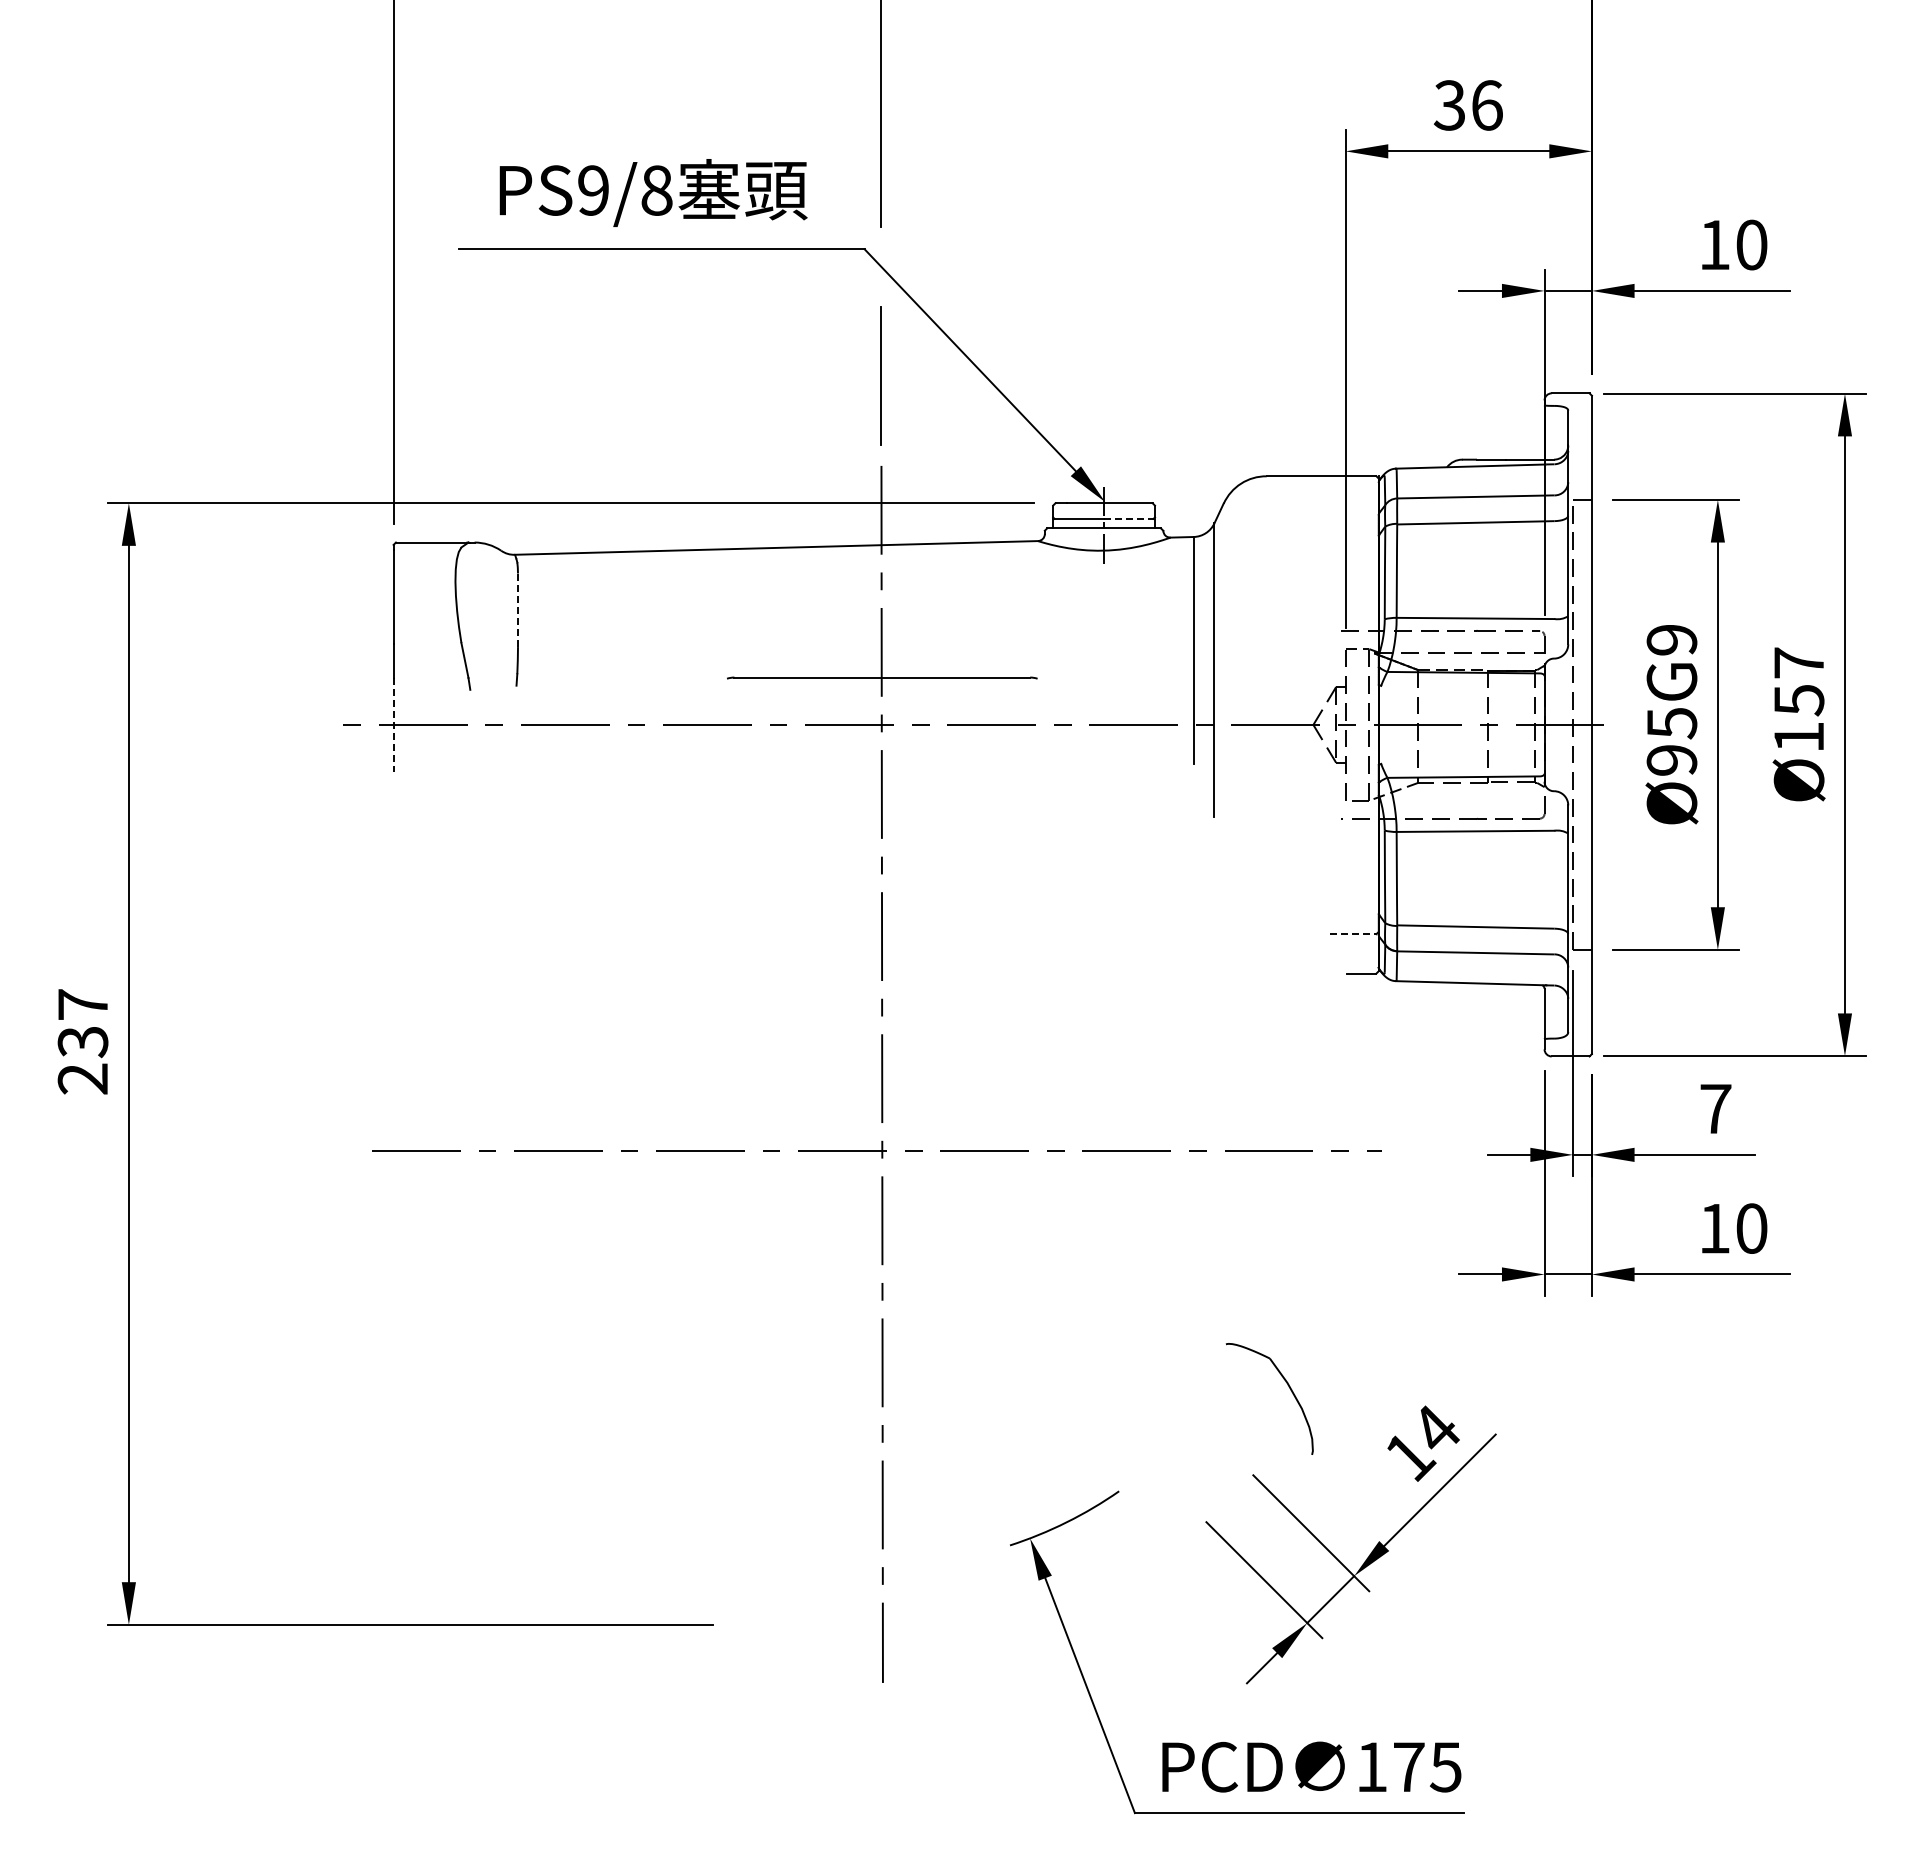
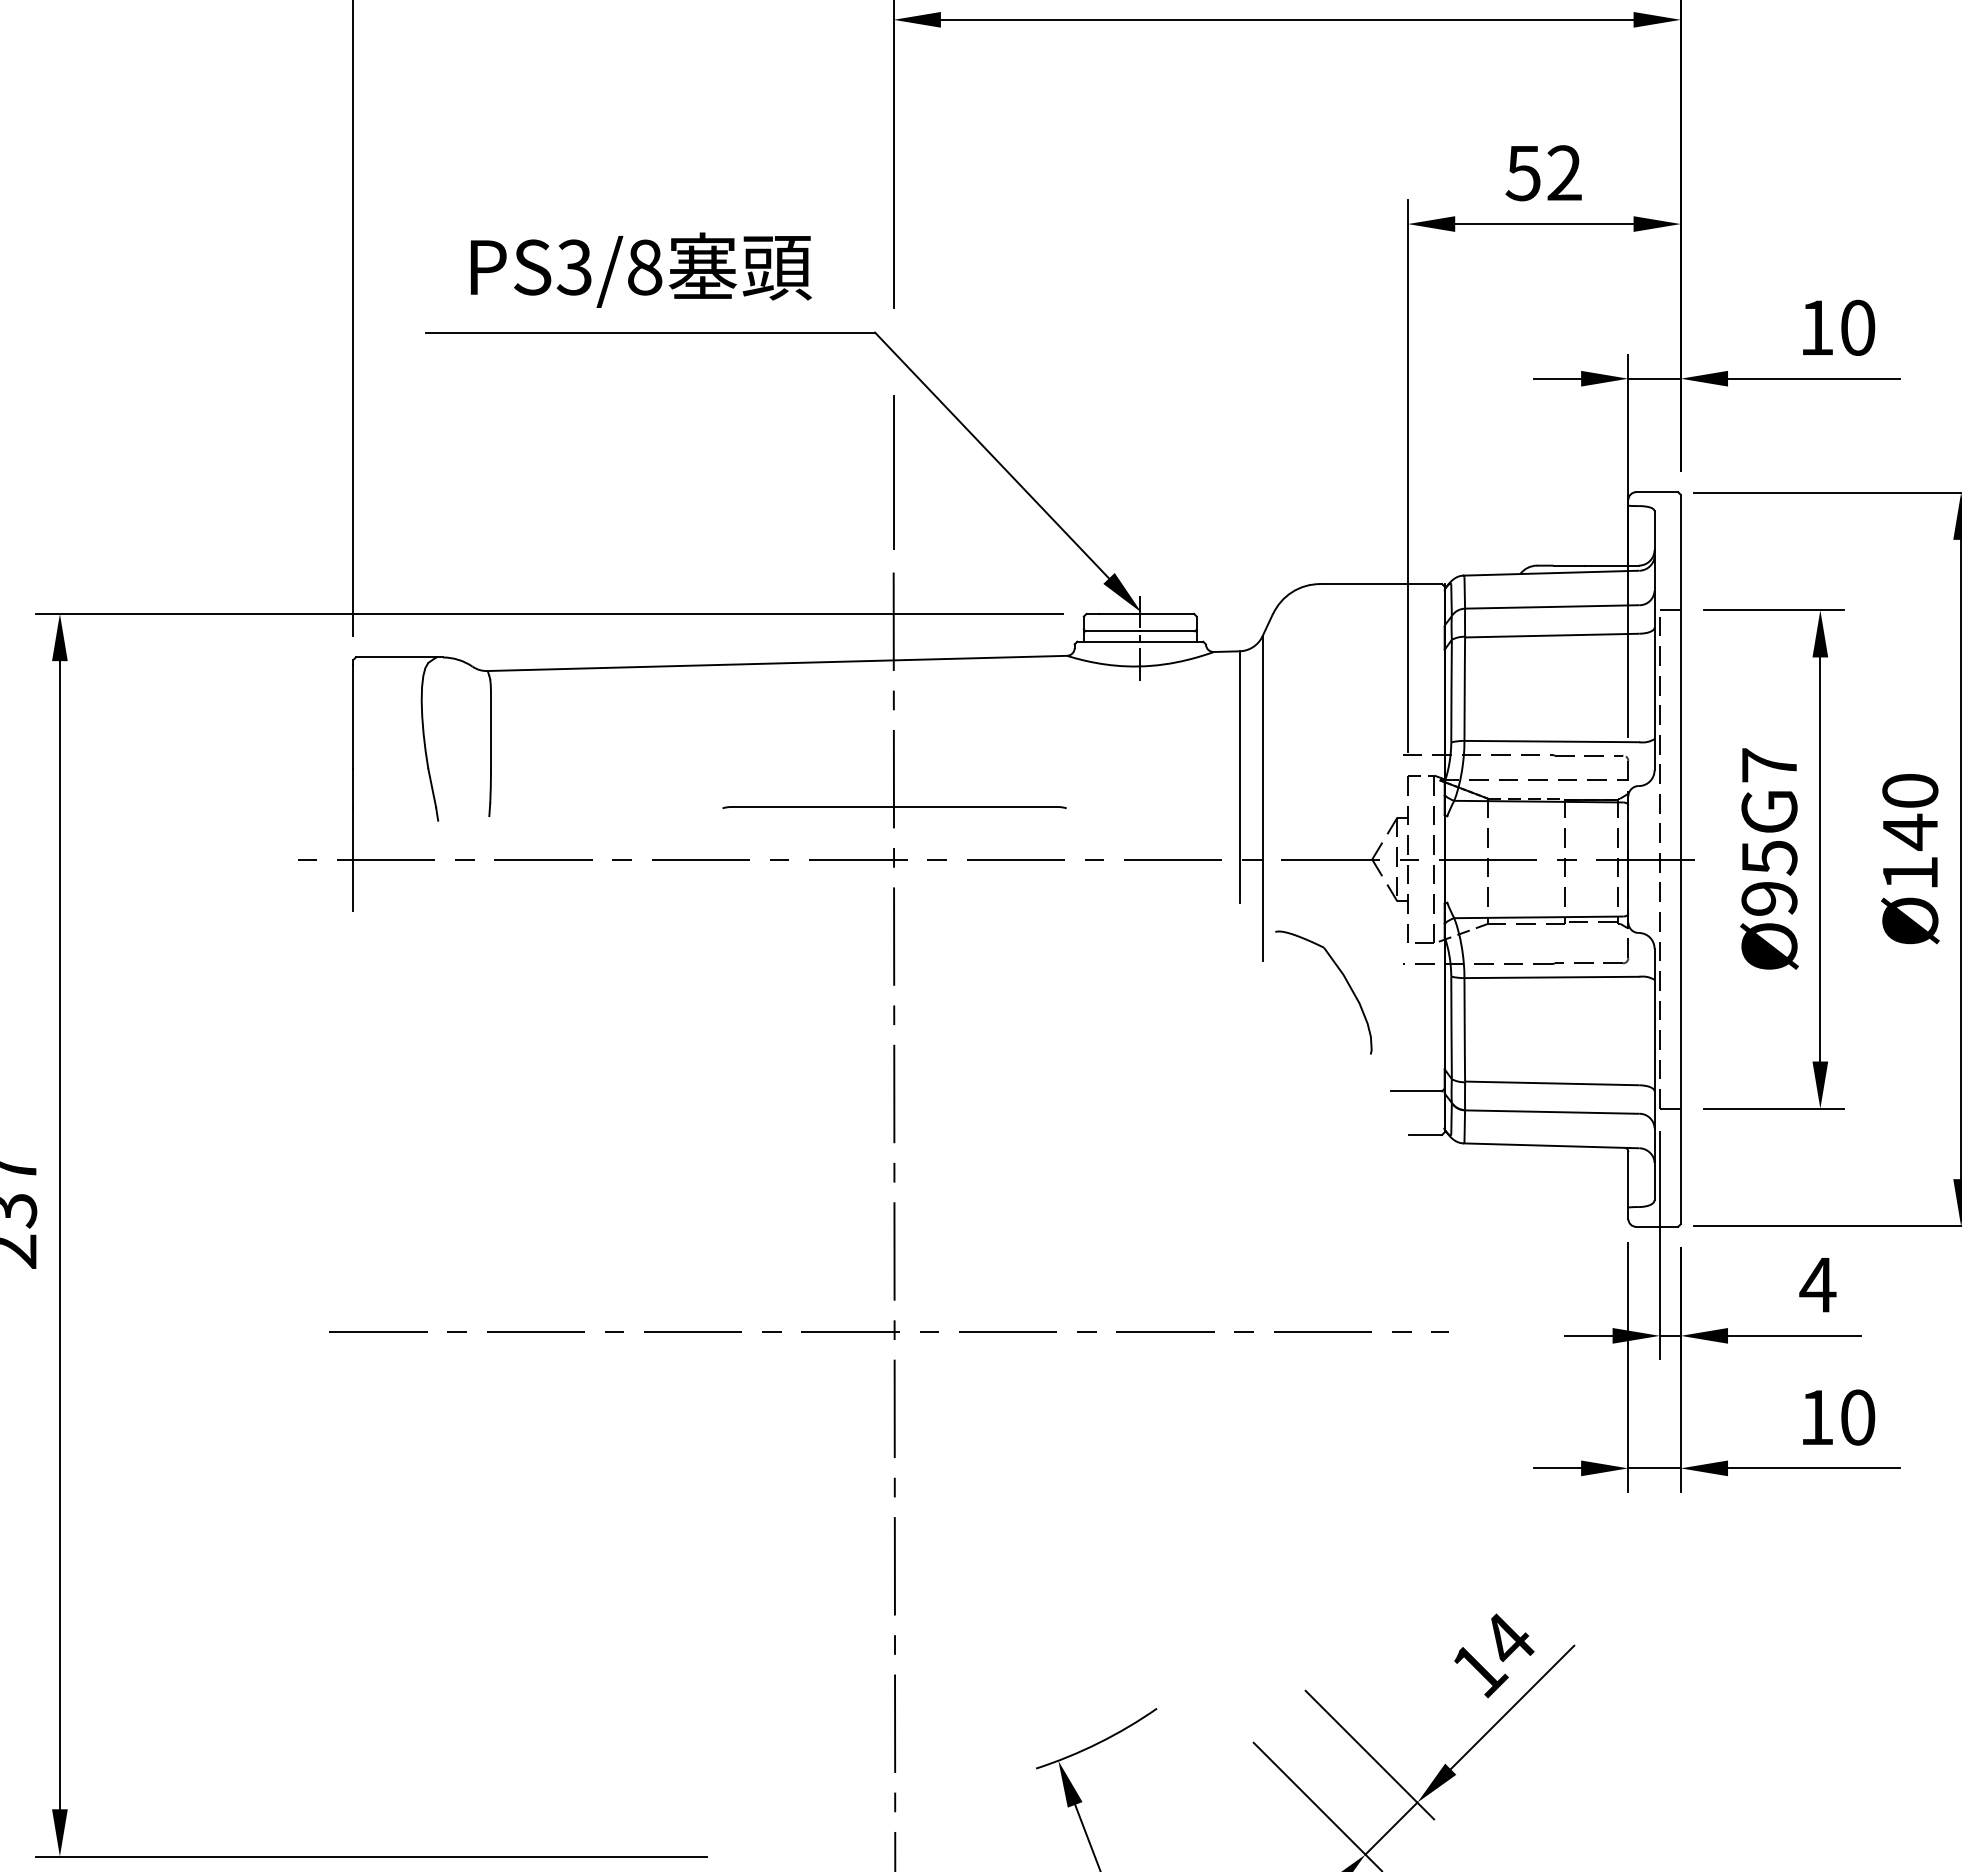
text: (1467, 105) -> (1542, 173), 36 -> 52
text: (592, 190) -> (573, 267), PS9/8 -> PS3/8
line: (1129, 518) -> (1168, 630), dashed -> solid
line: (518, 610) -> (491, 732), dashed -> solid
text: (1671, 639) -> (1768, 764), Ø95G9 -> Ø95G7
text: (1798, 682) -> (1909, 812), Ø157 -> Ø140
line: (393, 724) -> (353, 859), dashed -> solid
line: (1353, 934) -> (1416, 1091), dashed -> solid
text: (1715, 1108) -> (1817, 1284), 7 -> 4
part: (1288, 1387) -> (1344, 979), moved

